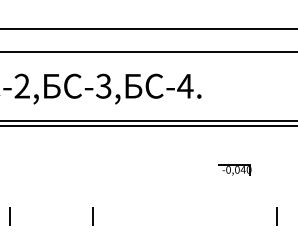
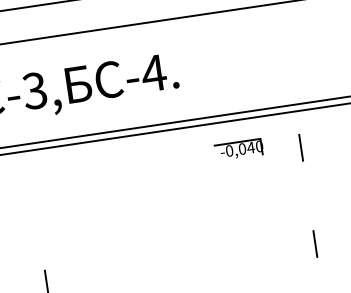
line: (276, 150) -> (300, 147), added
part: (234, 169) -> (238, 149), moved

